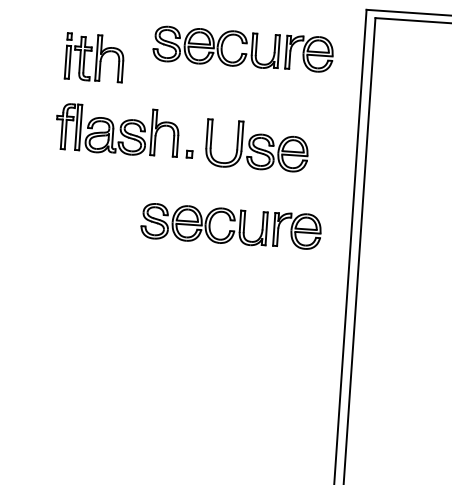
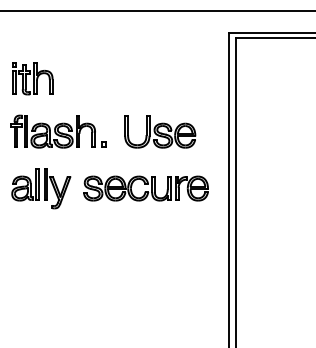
part: (242, 49) -> (145, 65), removed
part: (94, 57) -> (32, 78), moved
part: (125, 130) -> (58, 131), moved
part: (80, 216) -> (41, 188), added

